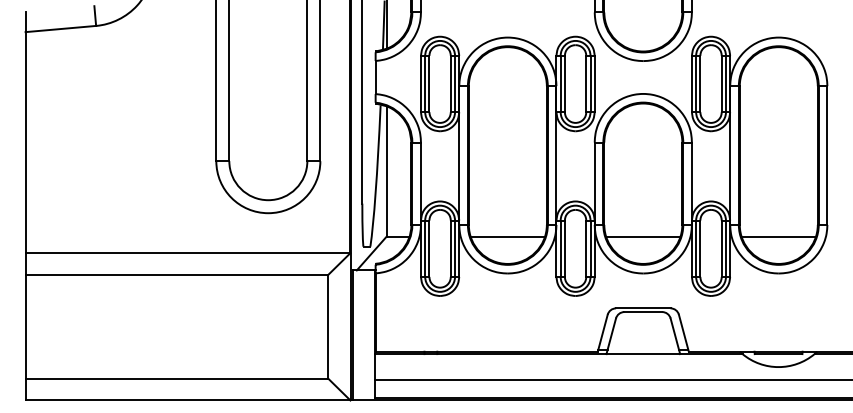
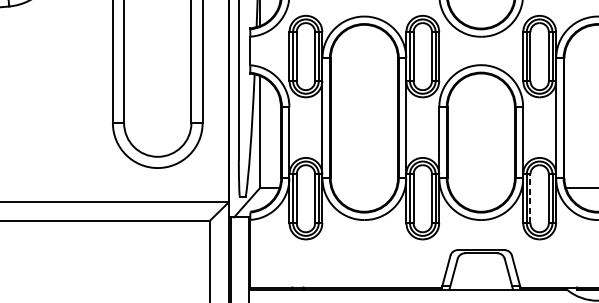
line: (507, 236) -> (364, 188), removed
line: (643, 236) -> (481, 188), removed
line: (700, 248) -> (530, 198), solid -> dashed

